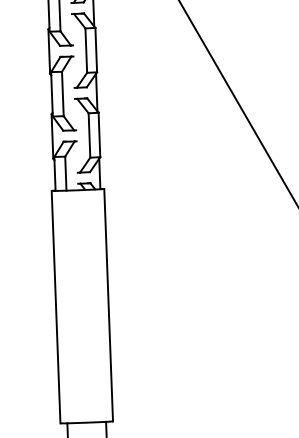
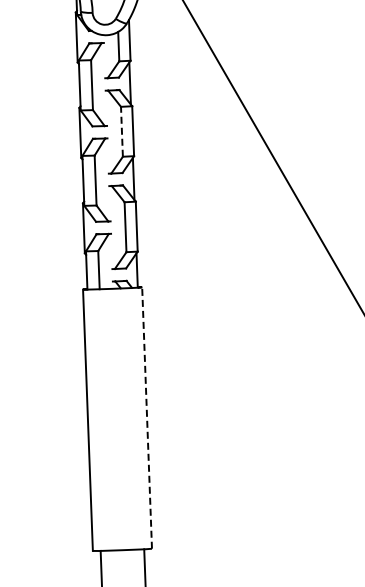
line: (85, 50) -> (121, 131), solid -> dashed
line: (109, 305) -> (147, 418), solid -> dashed

